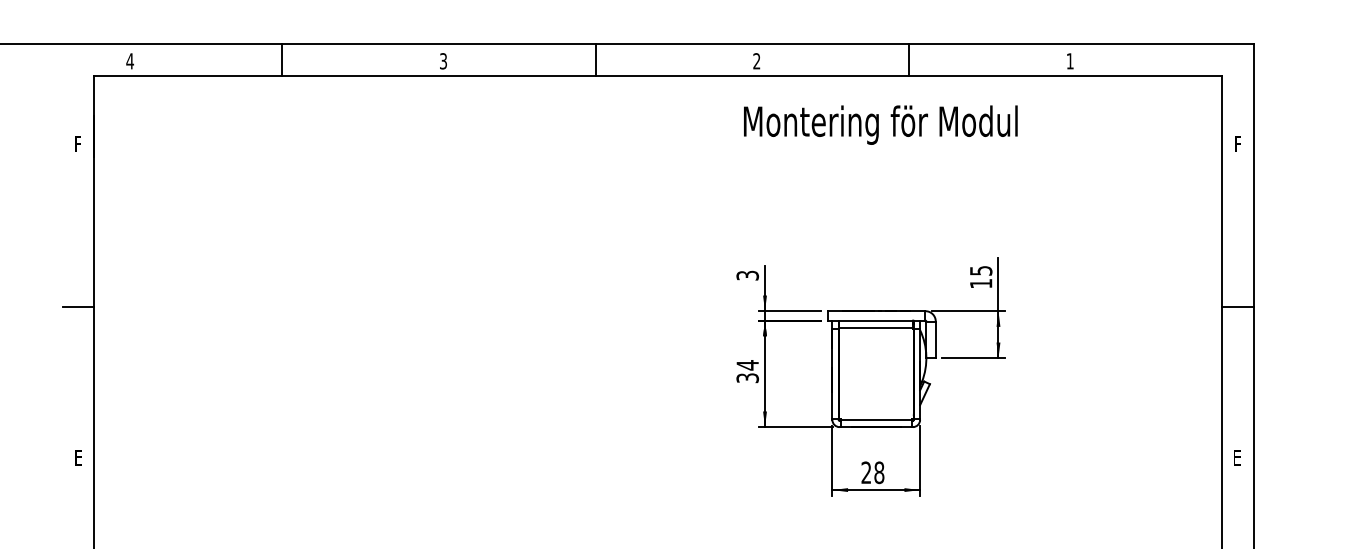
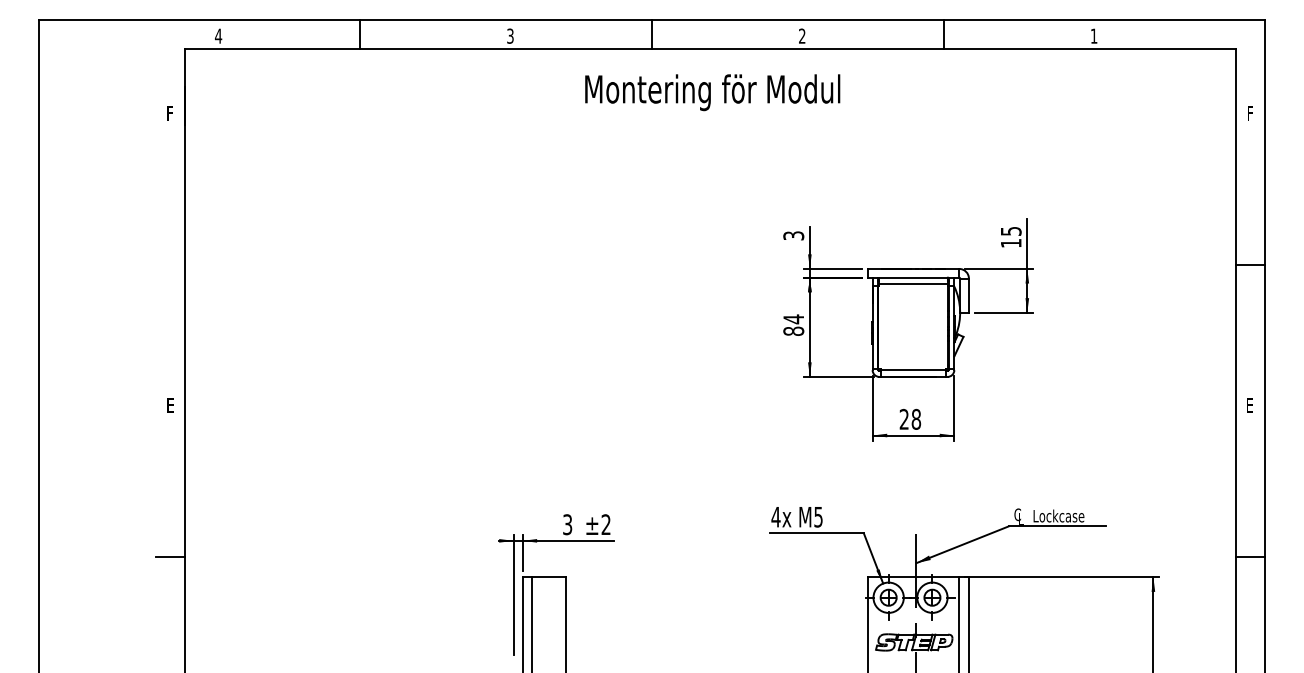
text: (880, 124) -> (712, 92), moved
line: (78, 307) -> (170, 265), removed
text: (747, 377) -> (793, 330), 34 -> 84

